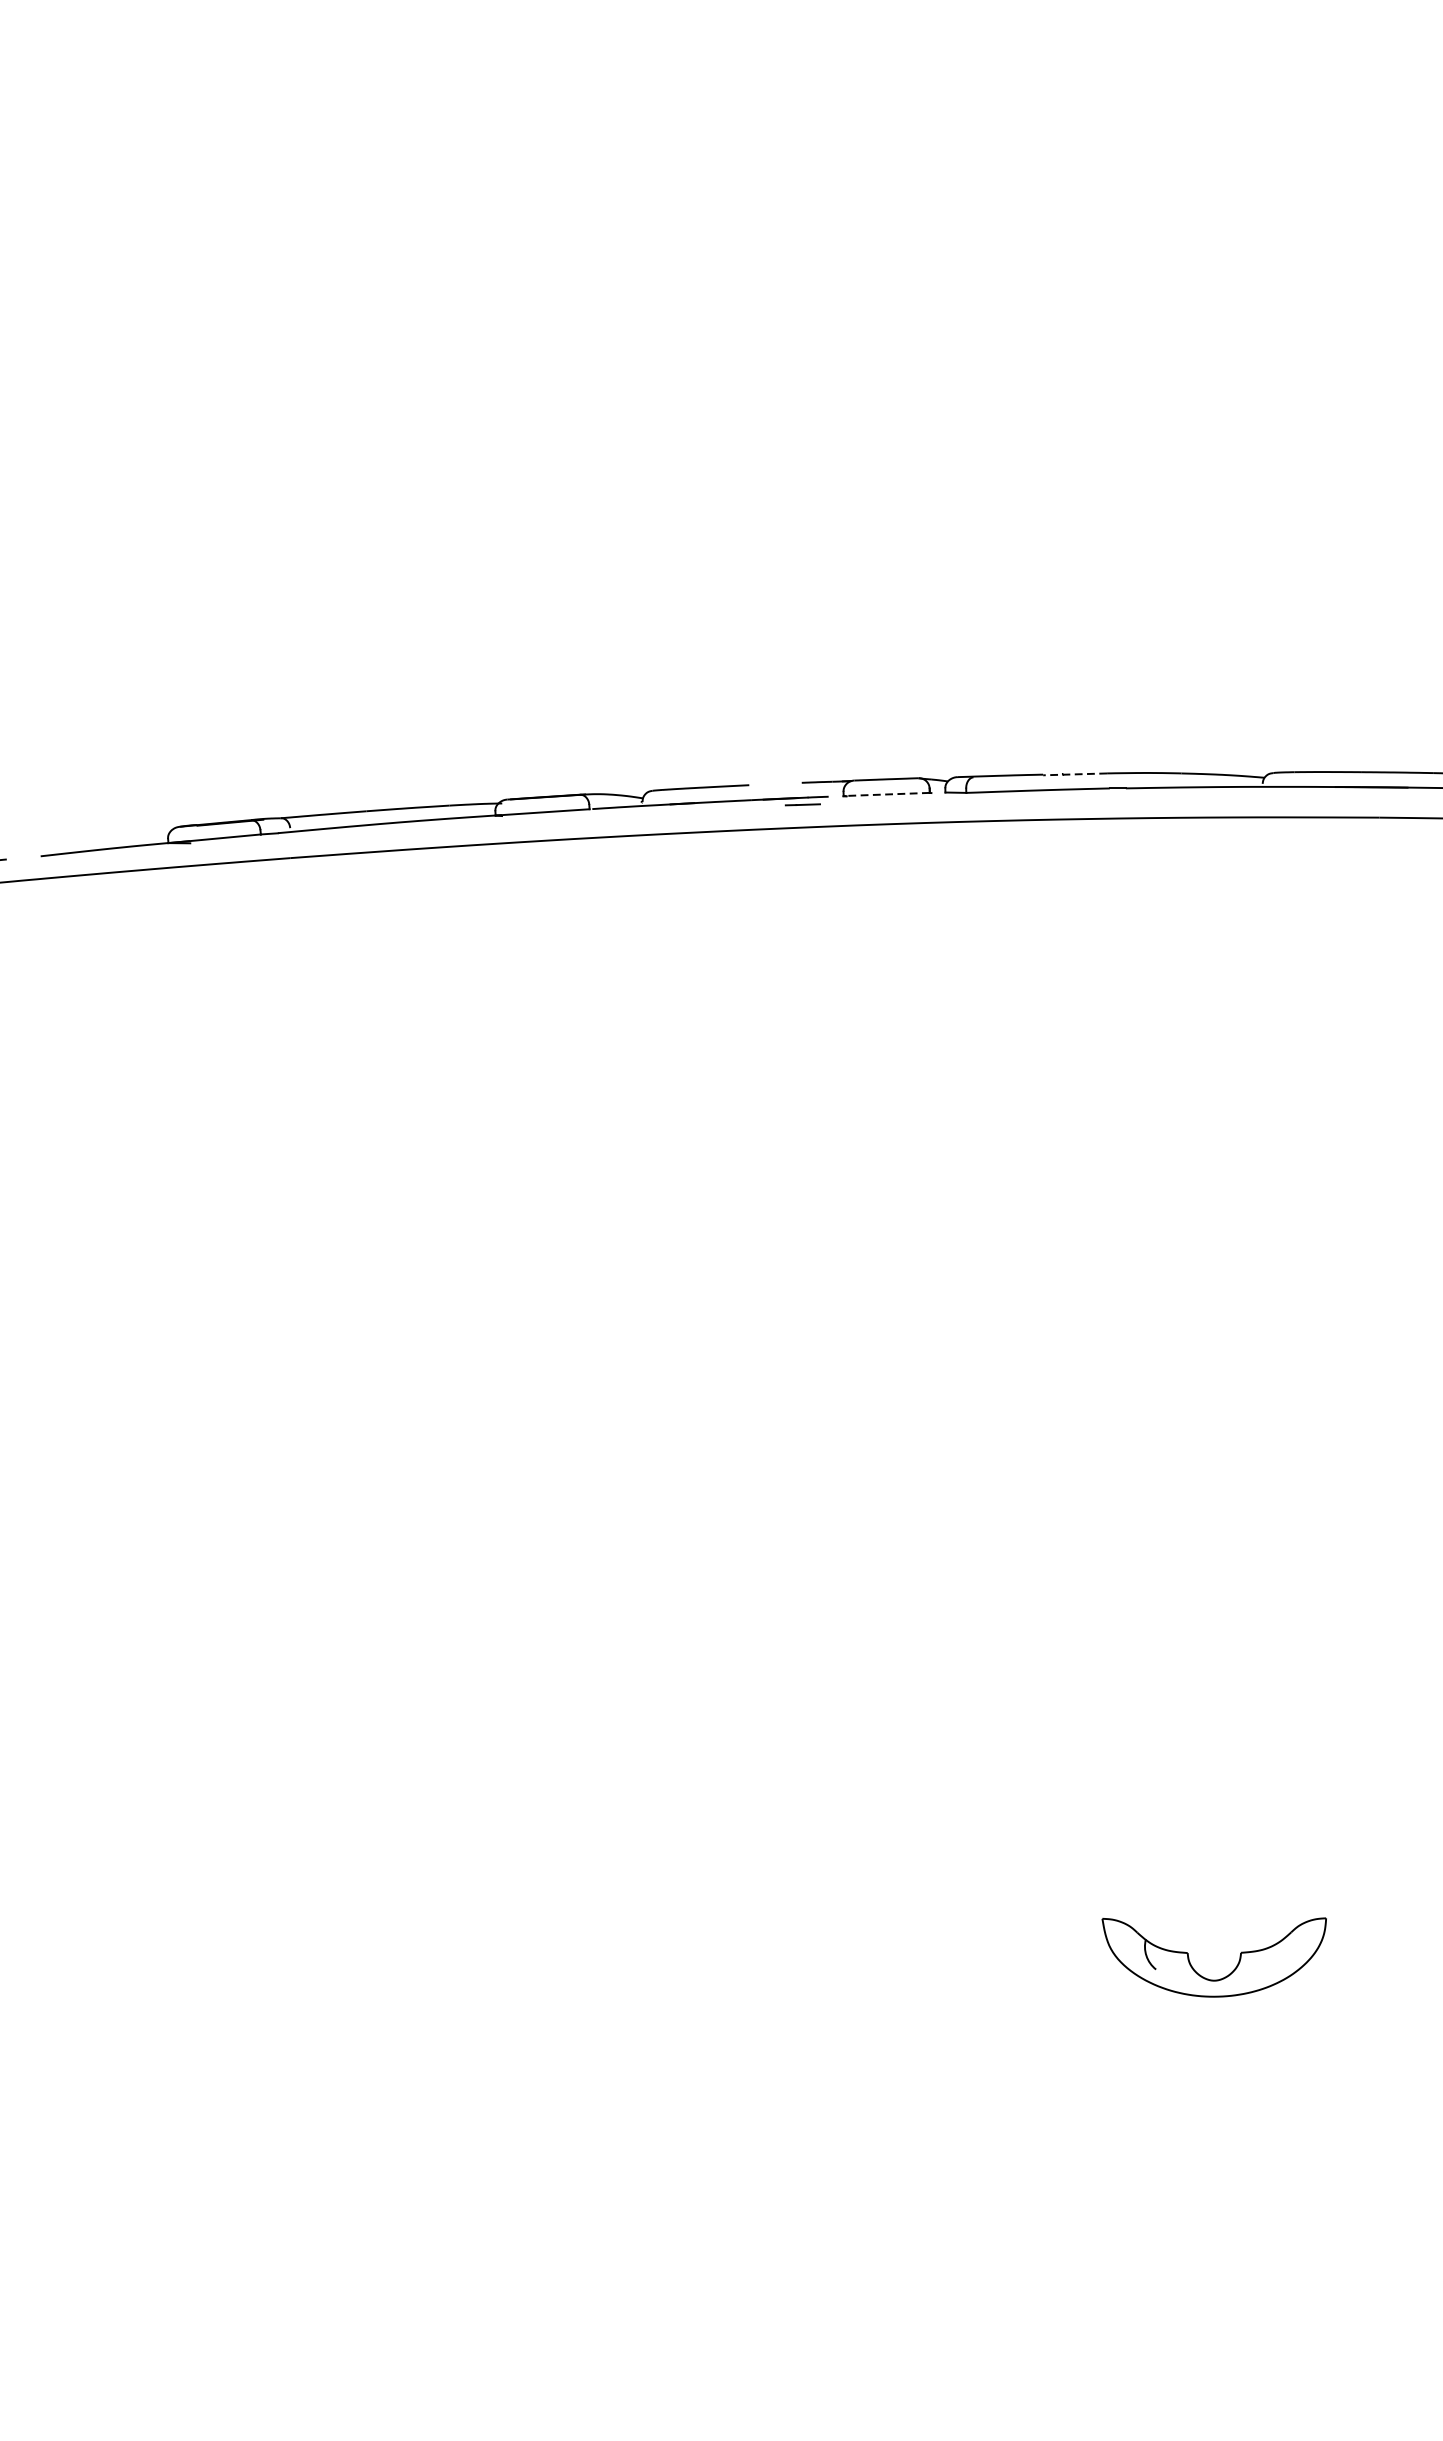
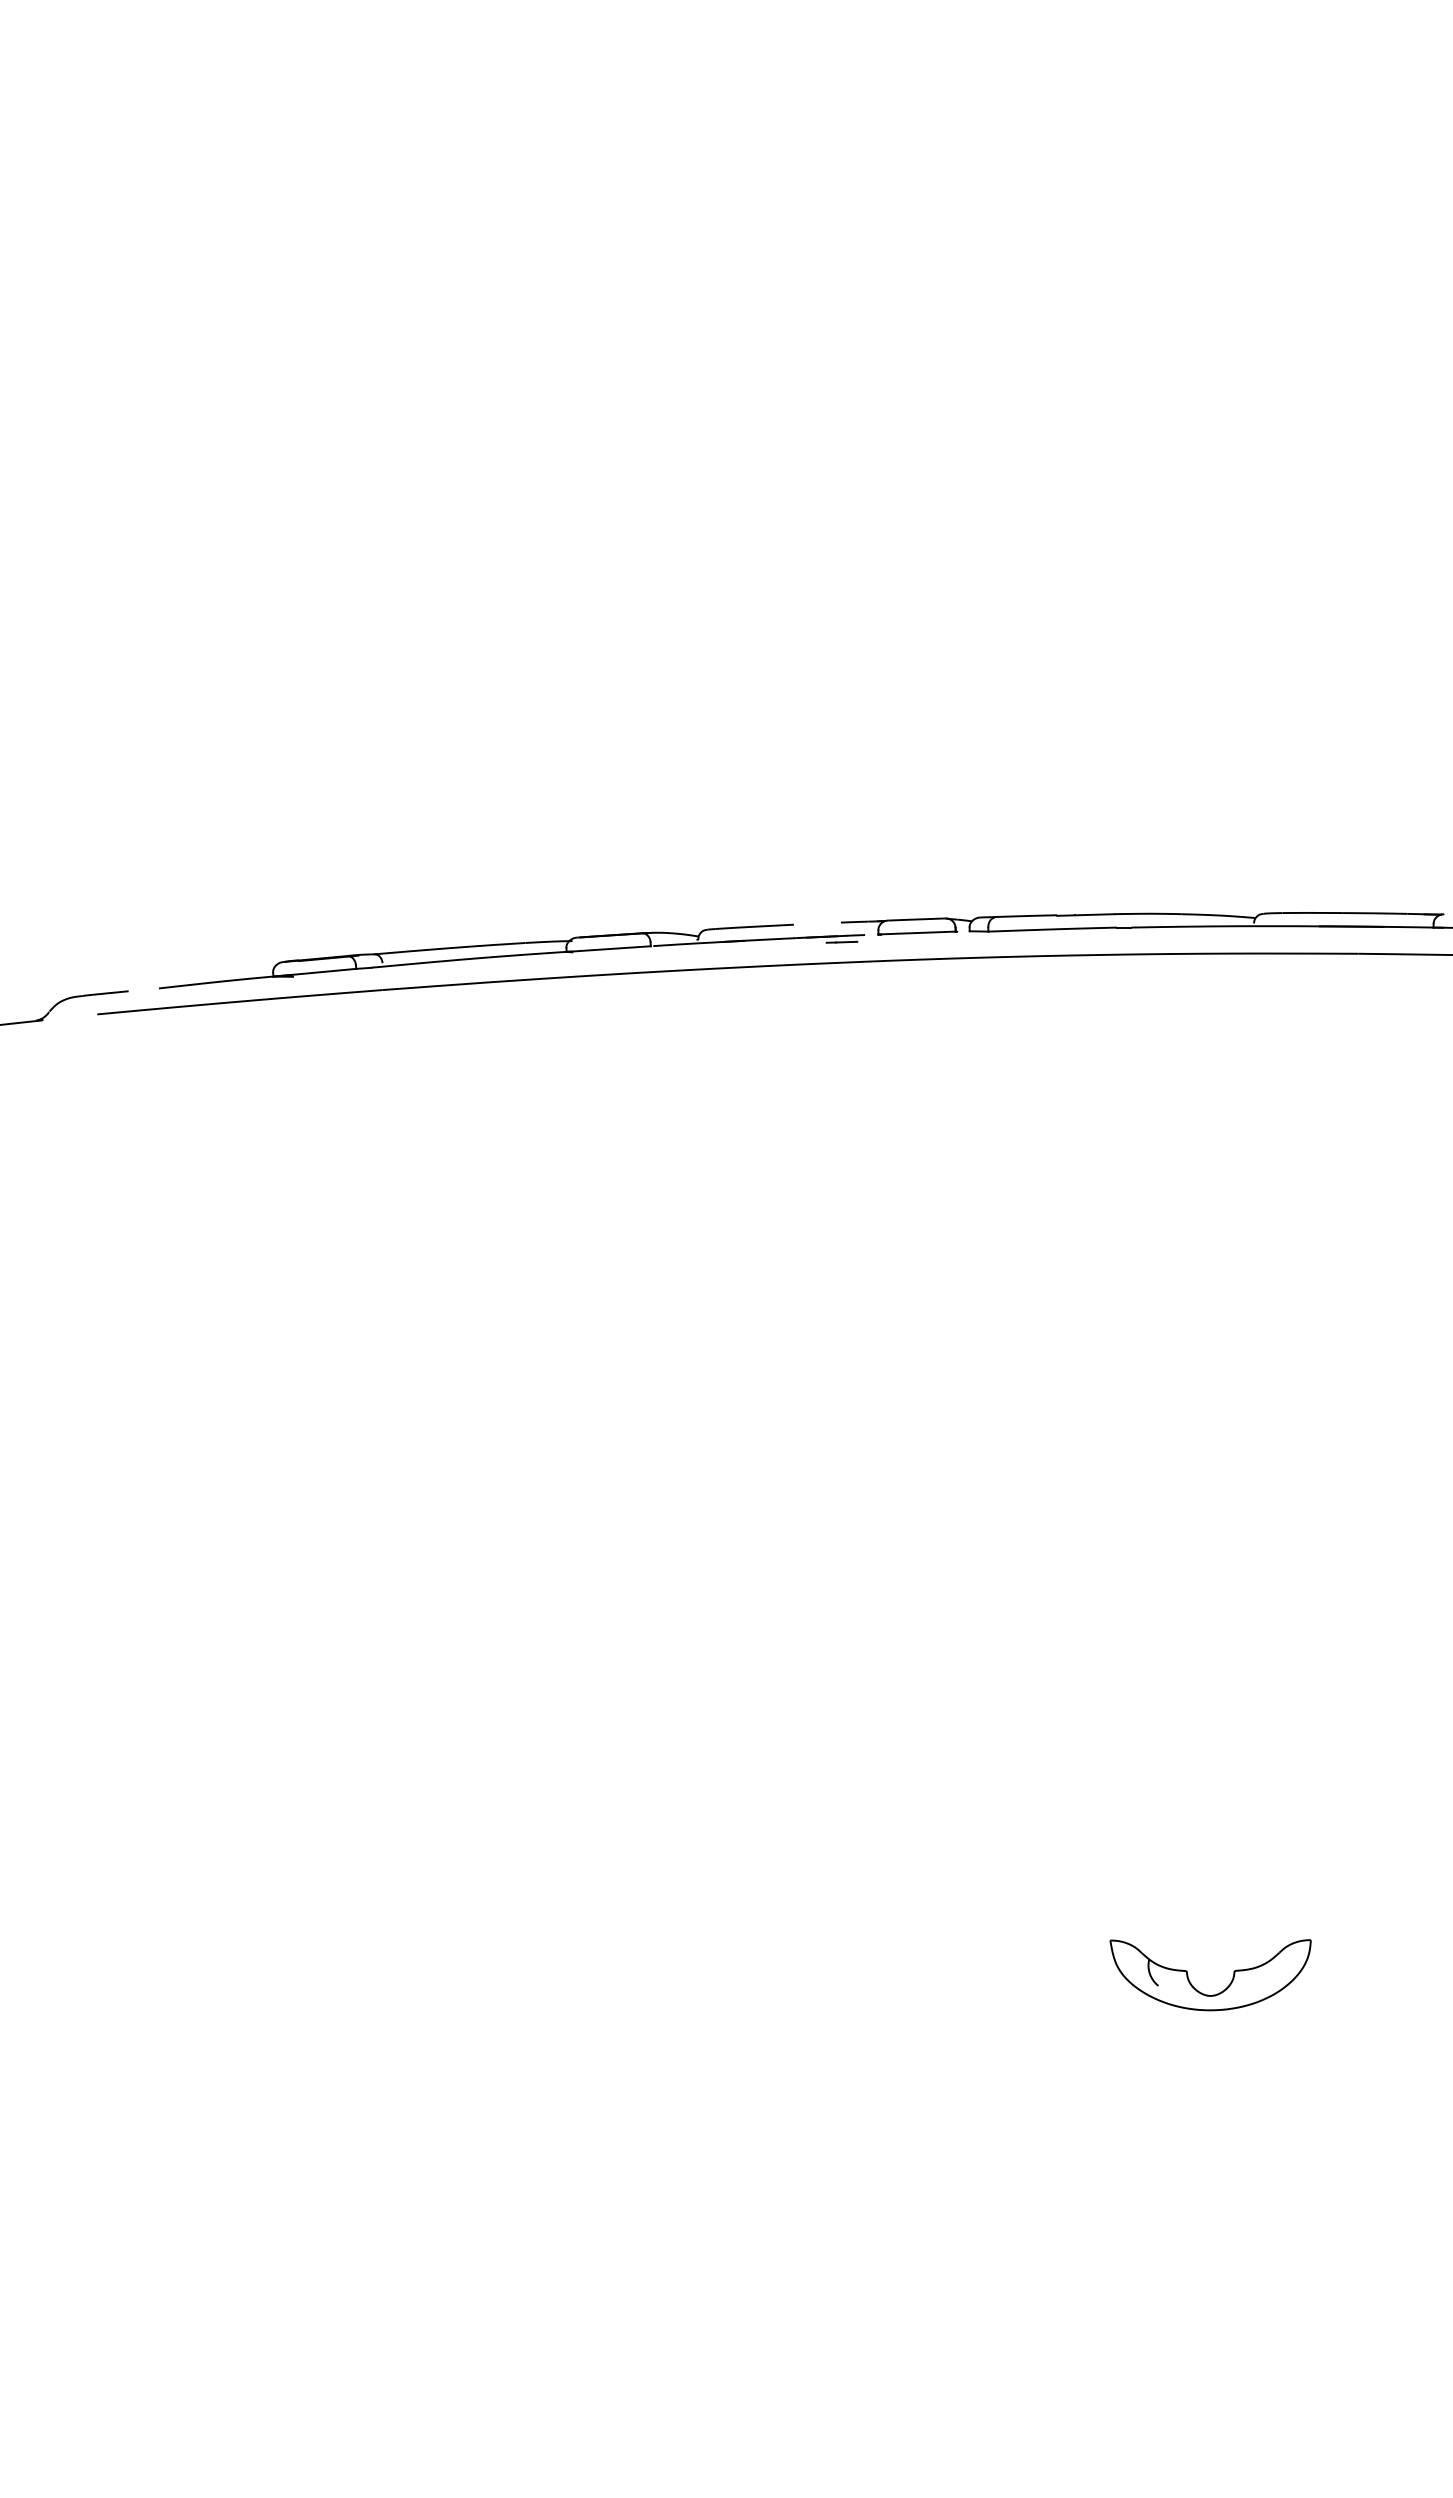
line: (1074, 774) -> (1085, 915), dashed -> solid
line: (887, 795) -> (917, 933), dashed -> solid

